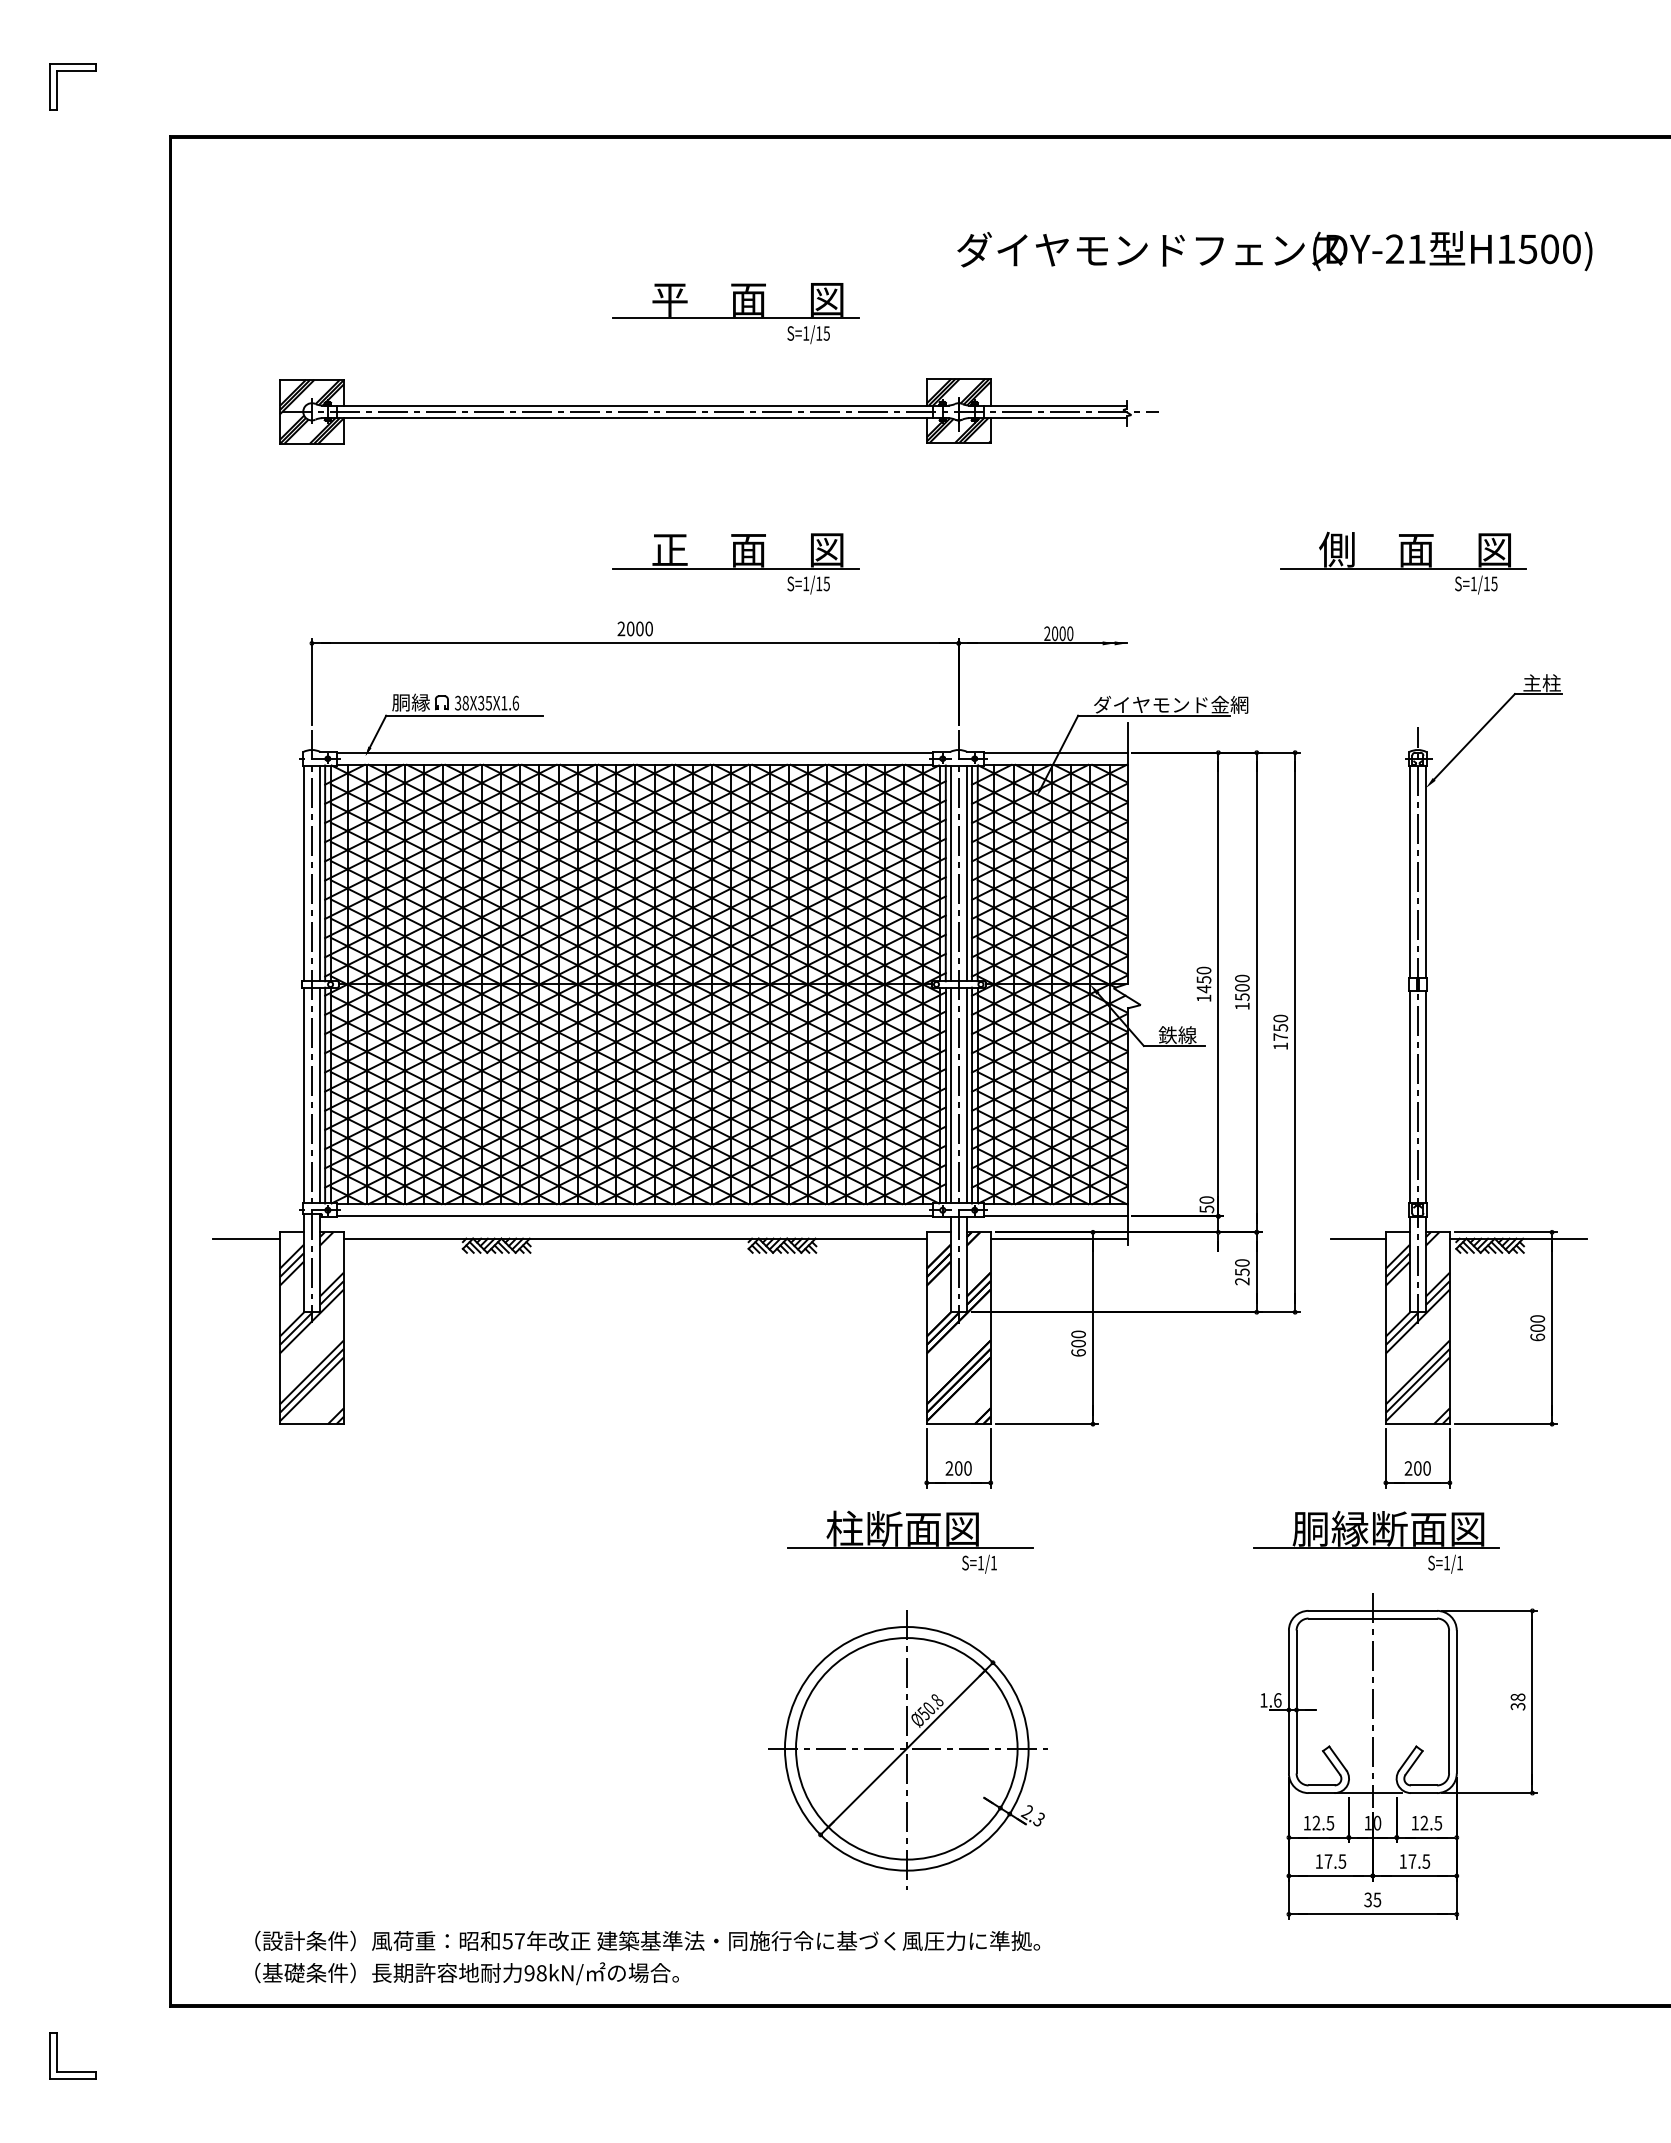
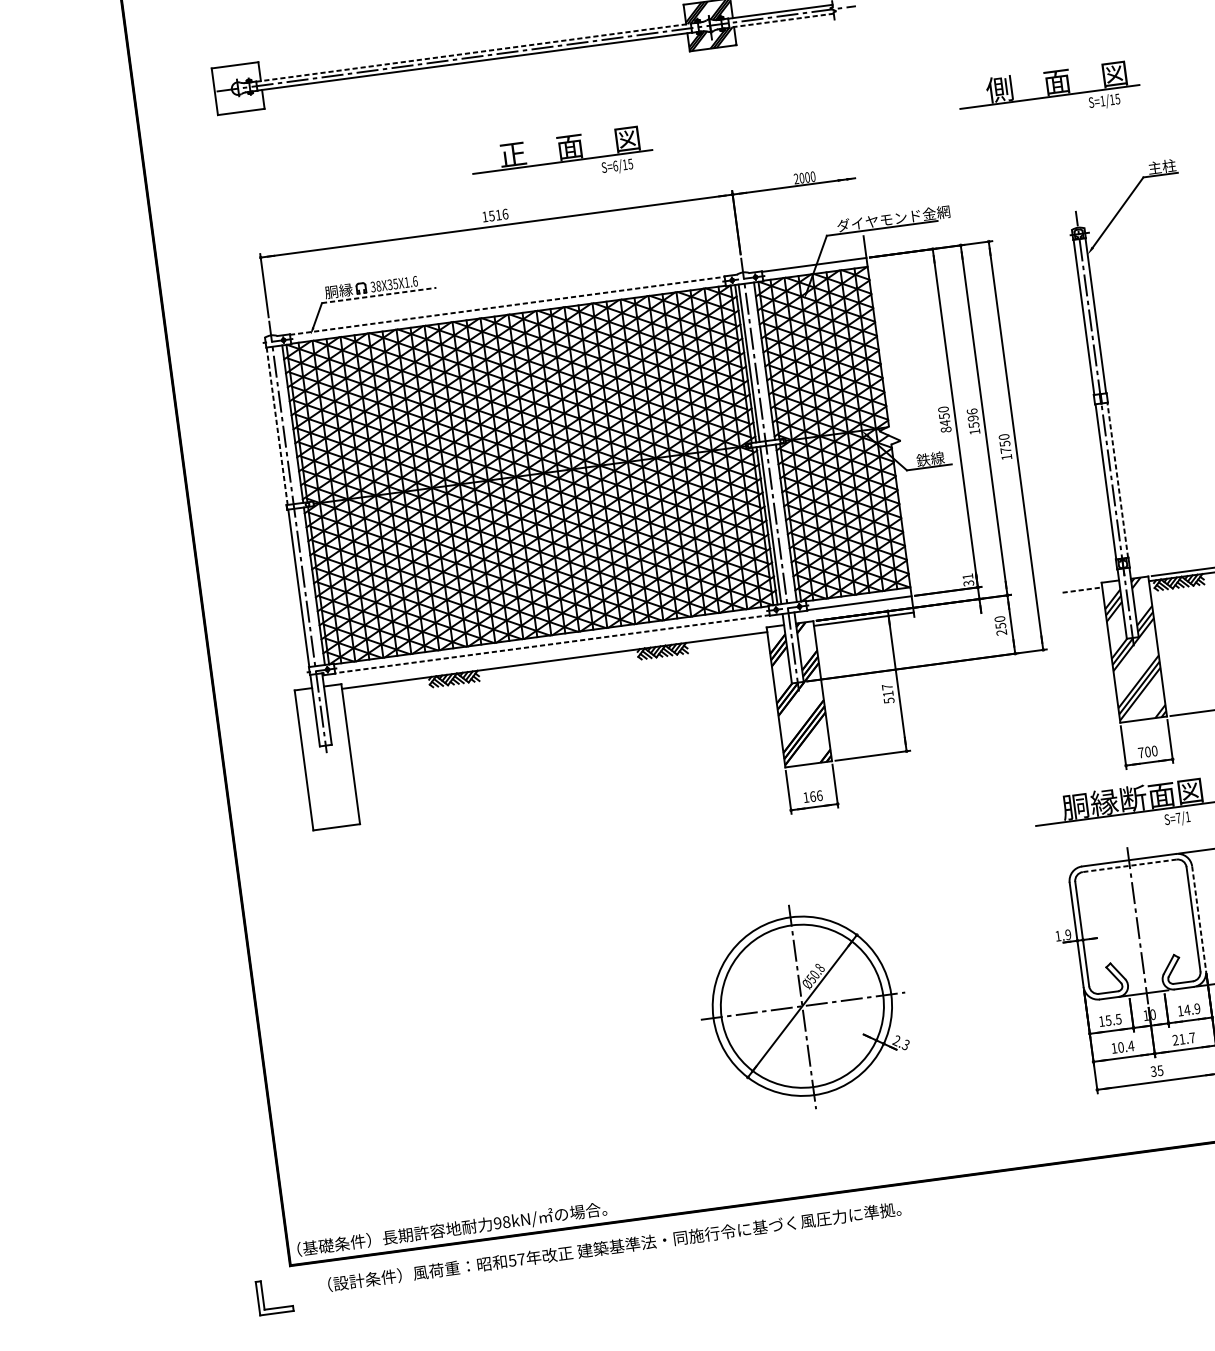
line: (635, 405) -> (473, 52), solid -> dashed
hatch: (311, 411) -> (237, 88), removed
line: (1055, 417) -> (781, 20), solid -> dashed
text: (806, 583) -> (615, 165), S=1/15 -> S=6/15
text: (635, 628) -> (495, 215), 2000 -> 1516
line: (465, 715) -> (379, 295), solid -> dashed
line: (635, 752) -> (507, 305), solid -> dashed
line: (303, 873) -> (276, 426), solid -> dashed
line: (320, 873) -> (289, 424), removed
line: (966, 873) -> (760, 361), removed
text: (1242, 982) -> (972, 414), 1500 -> 1596
text: (1203, 998) -> (945, 429), 1450 -> 8450
line: (320, 1095) -> (311, 586), removed
line: (966, 1095) -> (782, 523), removed
line: (1425, 1096) -> (1117, 479), solid -> dashed
text: (1206, 1204) -> (968, 579), 50 -> 31
line: (635, 1216) -> (552, 644), solid -> dashed
line: (245, 1238) -> (270, 698), removed
line: (1359, 1238) -> (1083, 589), solid -> dashed
hatch: (311, 1328) -> (327, 757), removed
text: (1078, 1343) -> (888, 693), 600 -> 517
text: (958, 1468) -> (812, 796), 200 -> 166
text: (1408, 1468) -> (1141, 752), 200 -> 700
part: (910, 1541) -> (784, 854), removed
text: (1446, 1563) -> (1178, 818), S=1/1 -> S=7/1
line: (1372, 1618) -> (1129, 865), solid -> dashed
text: (1277, 1700) -> (1068, 934), 1.6 -> 1.9
line: (1456, 1702) -> (1198, 918), solid -> dashed
text: (1316, 1822) -> (1108, 1020), 12.5 -> 15.5
text: (1431, 1822) -> (1192, 1008), 12.5 -> 14.9
text: (1335, 1861) -> (1126, 1046), 17.5 -> 10.4
text: (1414, 1861) -> (1183, 1039), 17.5 -> 21.7
text: (647, 1940) -> (614, 1246), moved
text: (466, 1973) -> (451, 1229), moved
part: (57, 2055) -> (263, 1297), moved

